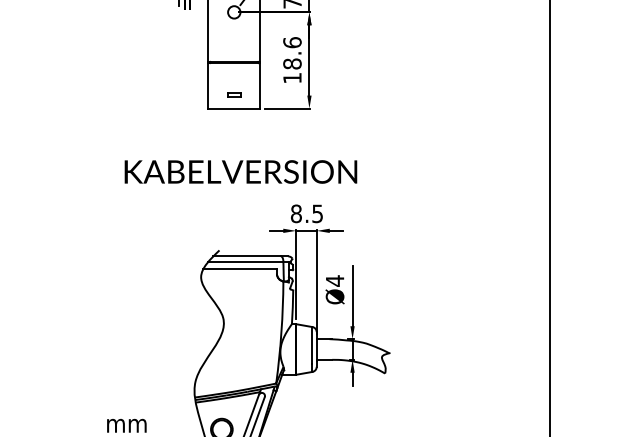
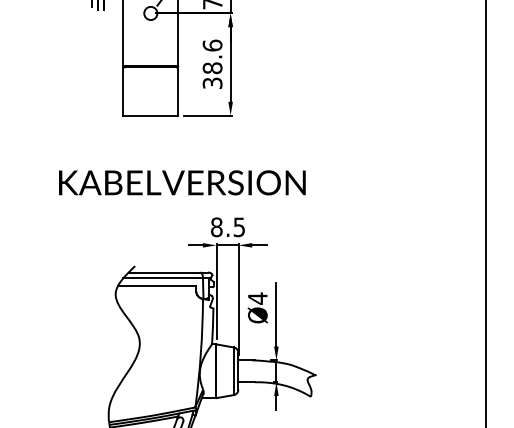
text: (292, 78) -> (212, 83), 18.6 -> 38.6
part: (234, 94) -> (151, 100), removed
text: (240, 171) -> (181, 182), moved

